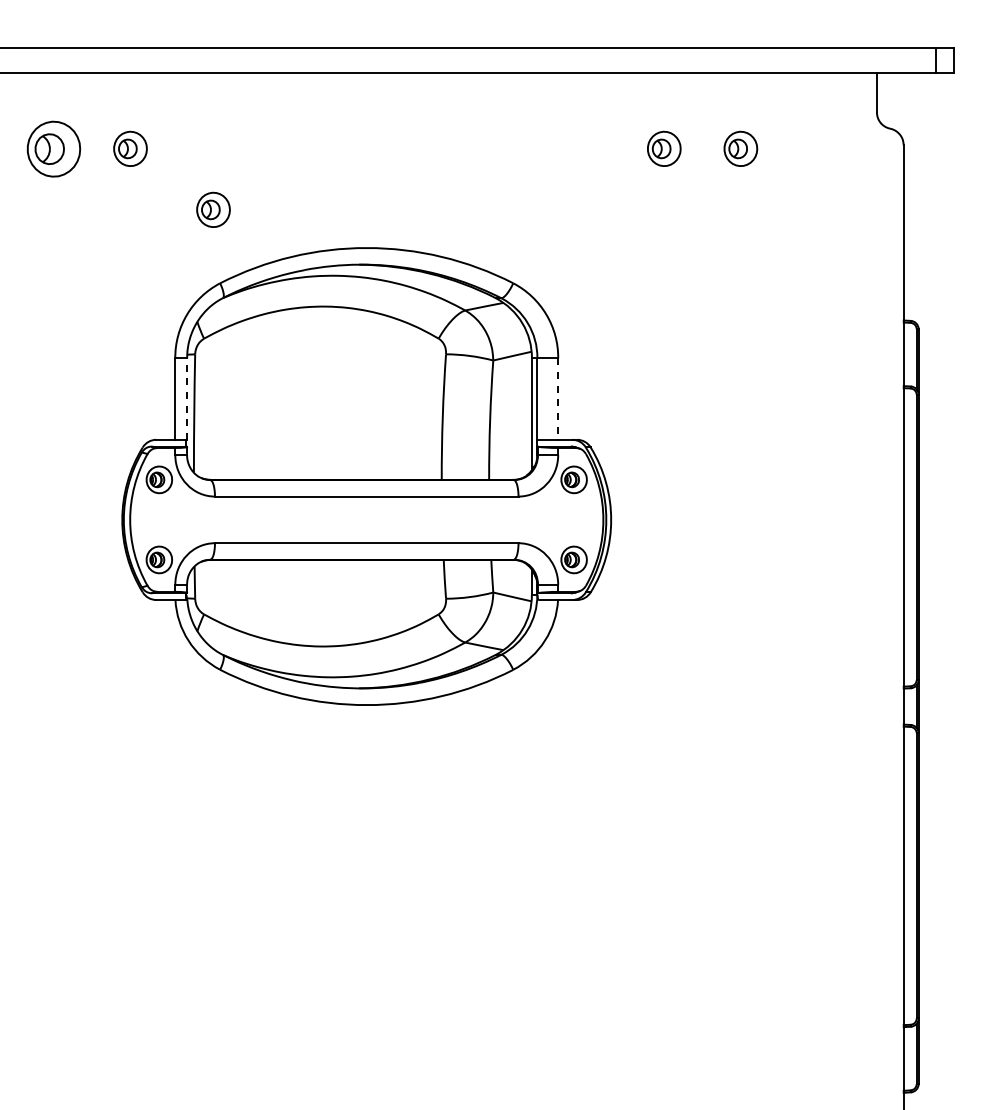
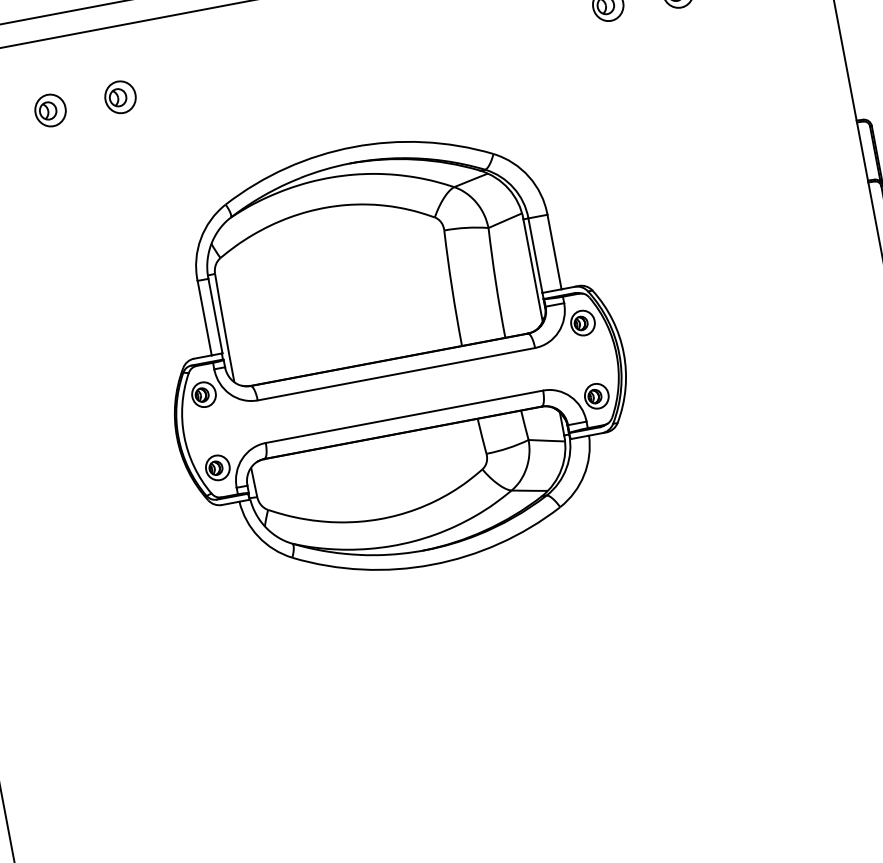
part: (53, 148) -> (50, 110), size x0.62
part: (213, 209) -> (206, 138), removed
line: (187, 399) -> (215, 316), dashed -> solid
line: (558, 399) -> (554, 252), dashed -> solid

